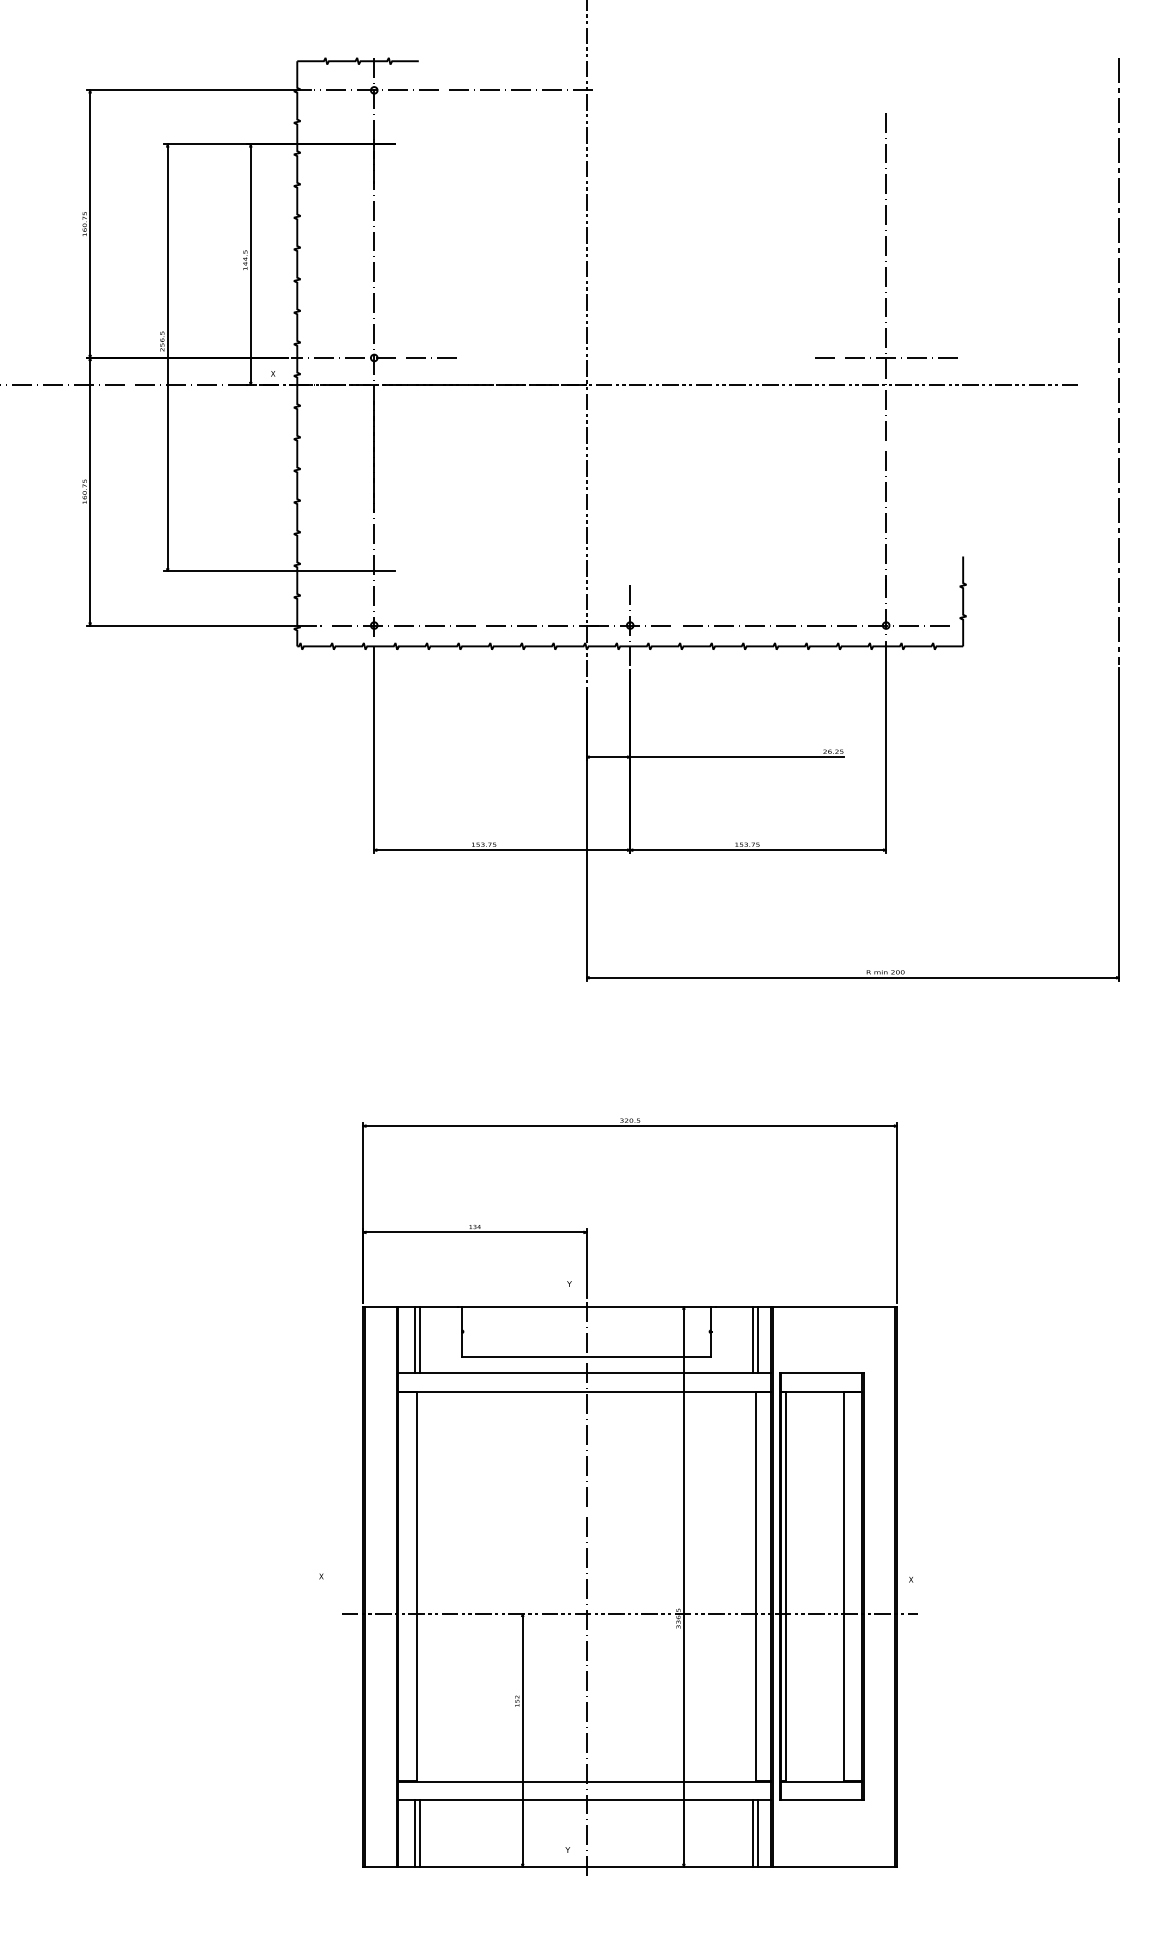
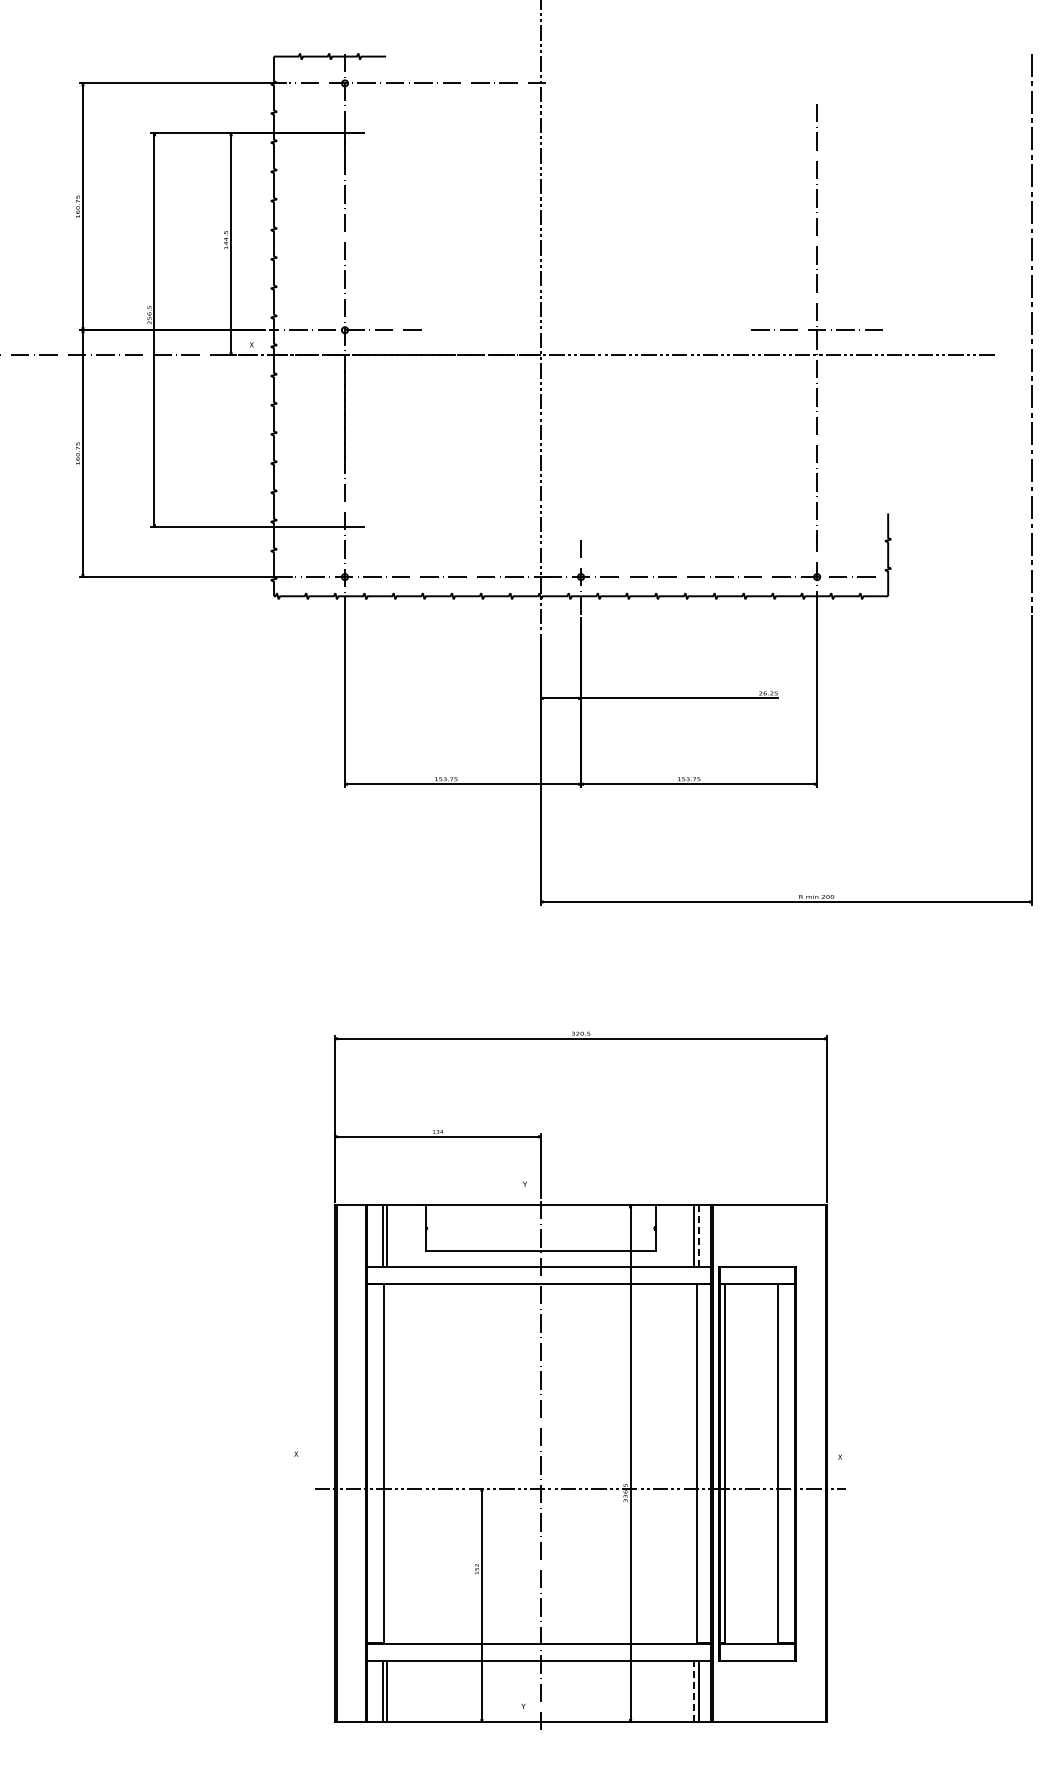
line: (757, 1340) -> (698, 1236), solid -> dashed
line: (753, 1833) -> (694, 1691), solid -> dashed

